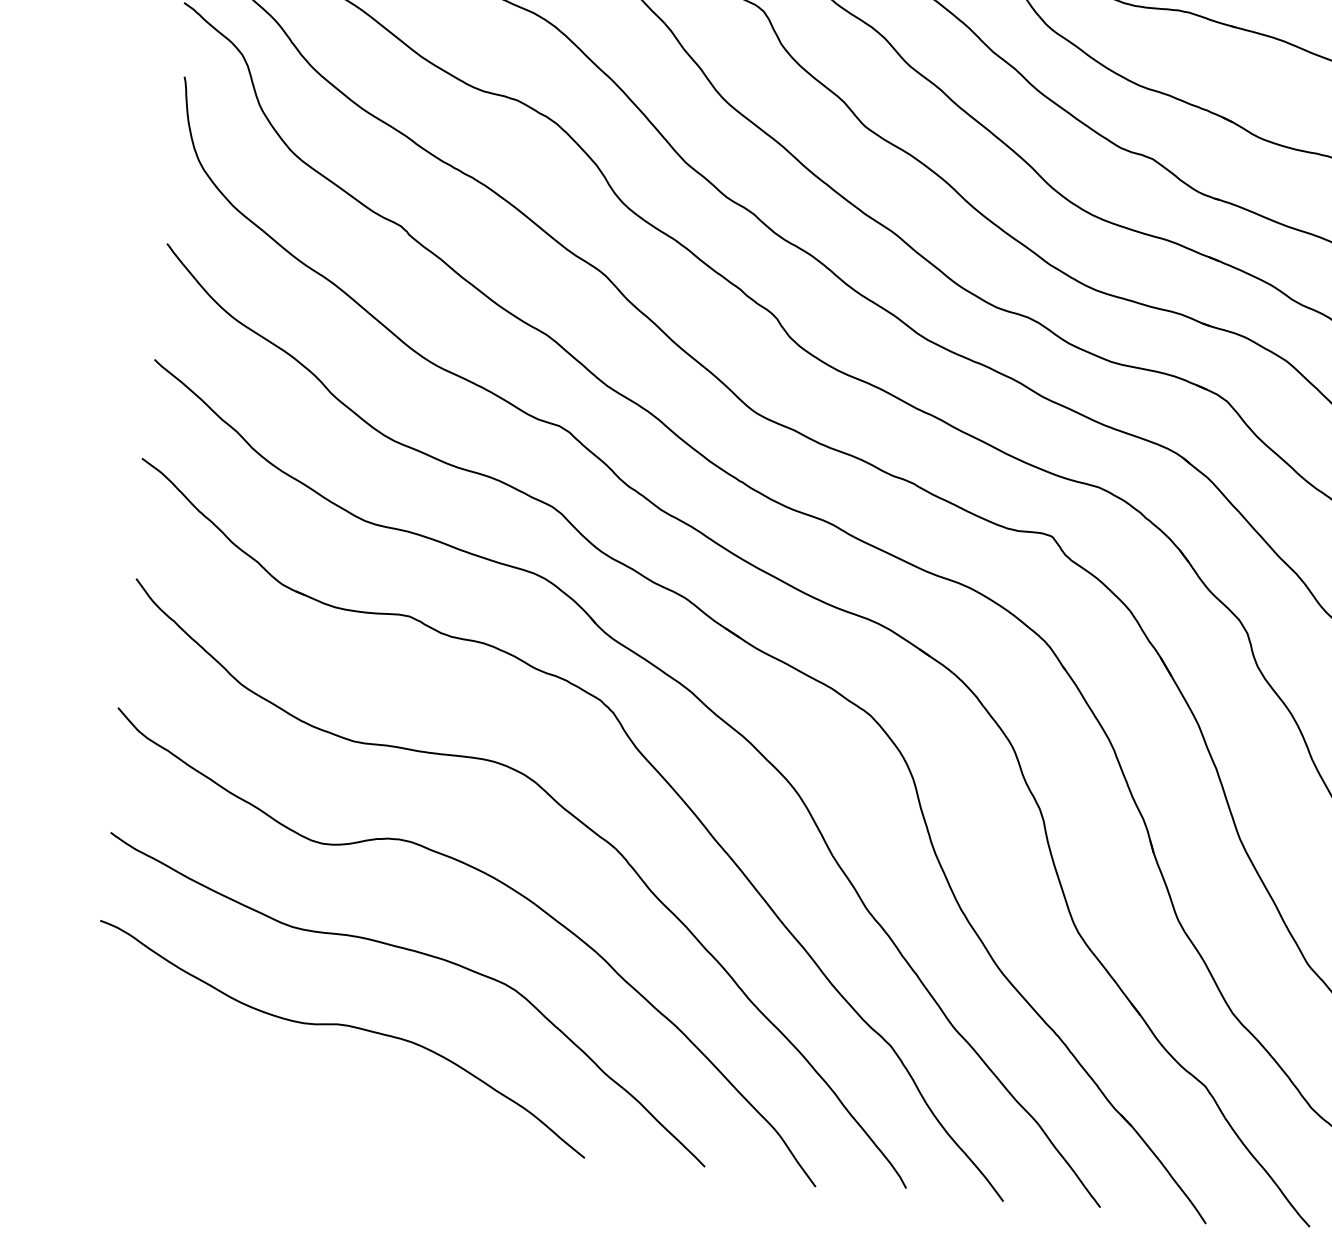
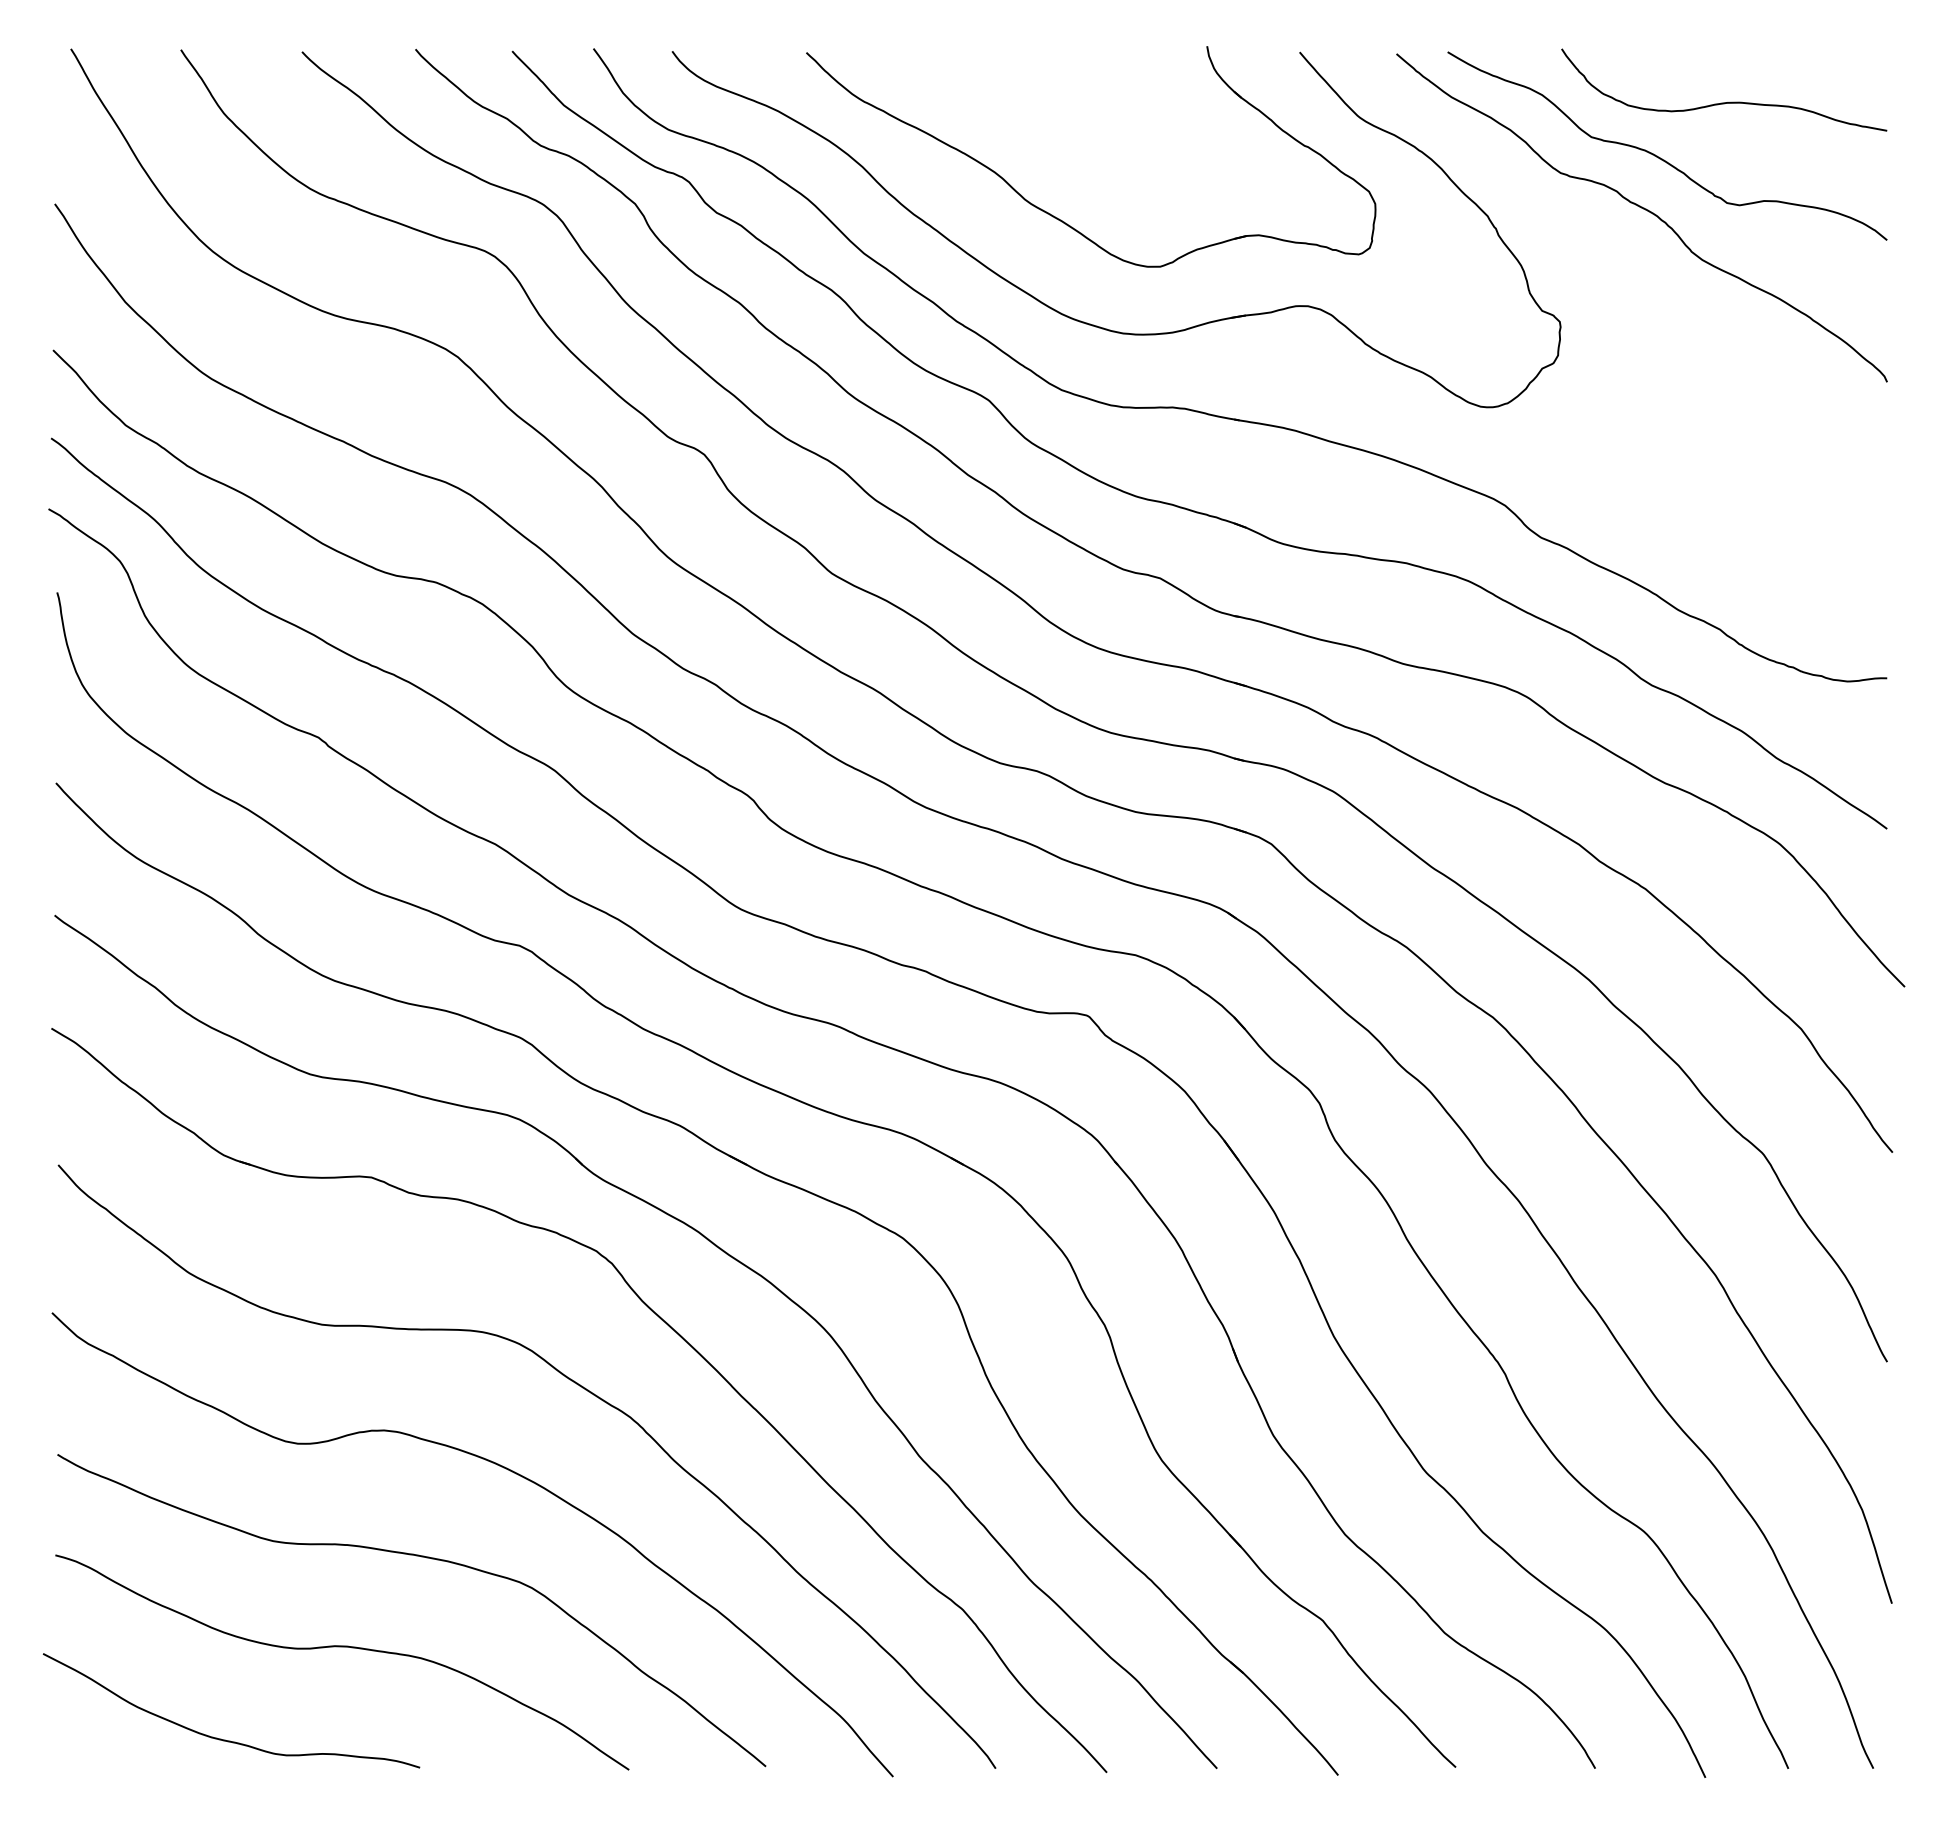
curve: (233, 1096) -> (225, 1739), added

